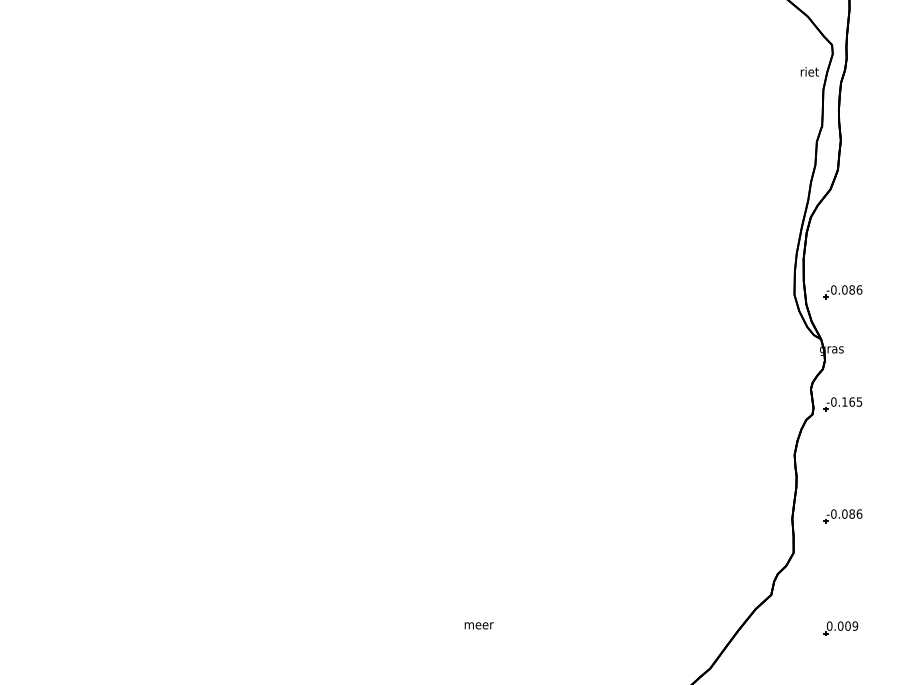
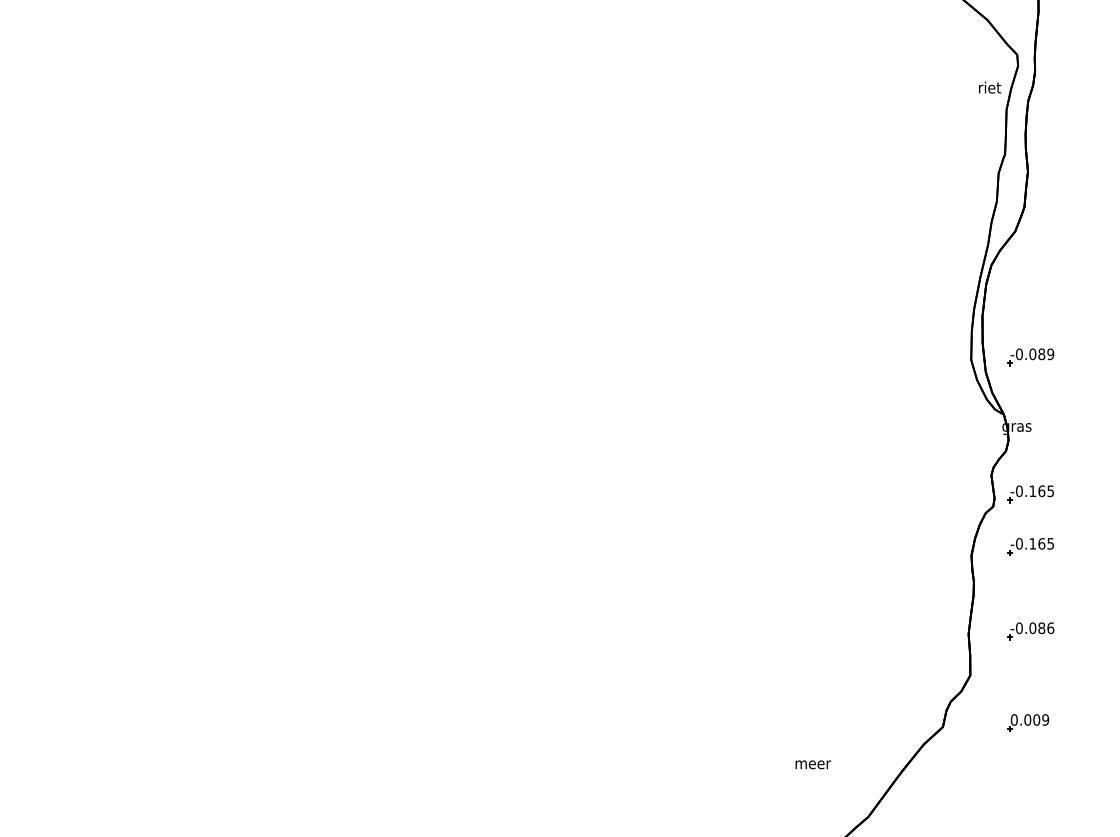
text: (859, 289) -> (1050, 353), -0.086 -> -0.089
part: (842, 447) -> (1029, 546), added
text: (478, 625) -> (812, 764), moved
part: (840, 628) -> (1027, 722), moved

